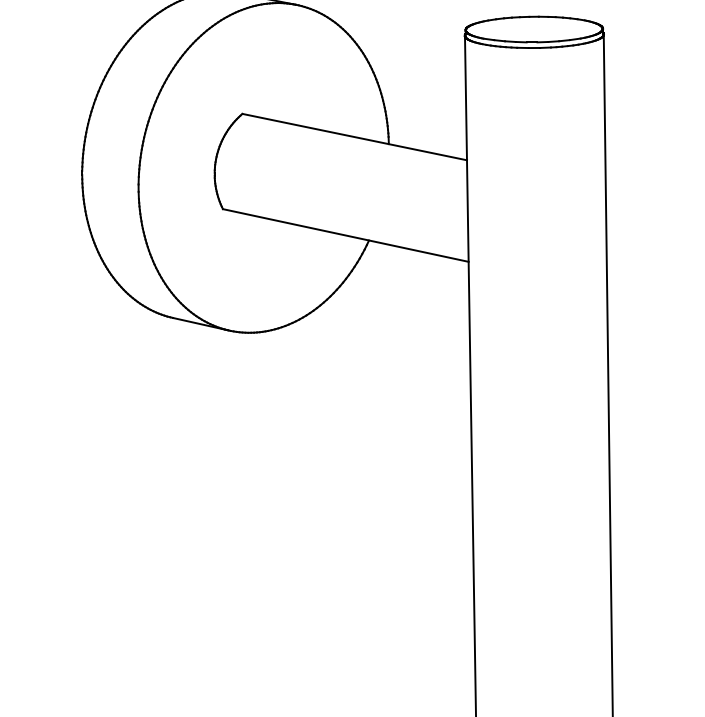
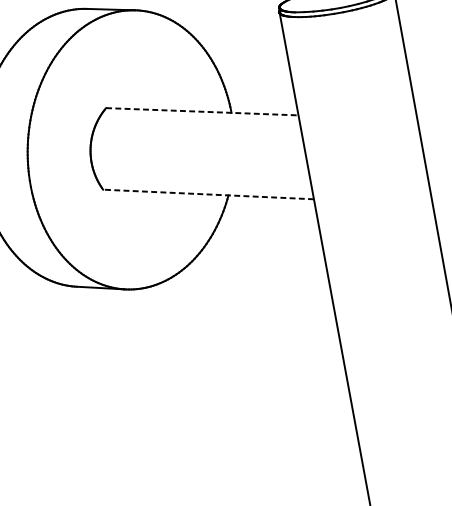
line: (354, 137) -> (202, 112), solid -> dashed
line: (345, 235) -> (208, 194), solid -> dashed

